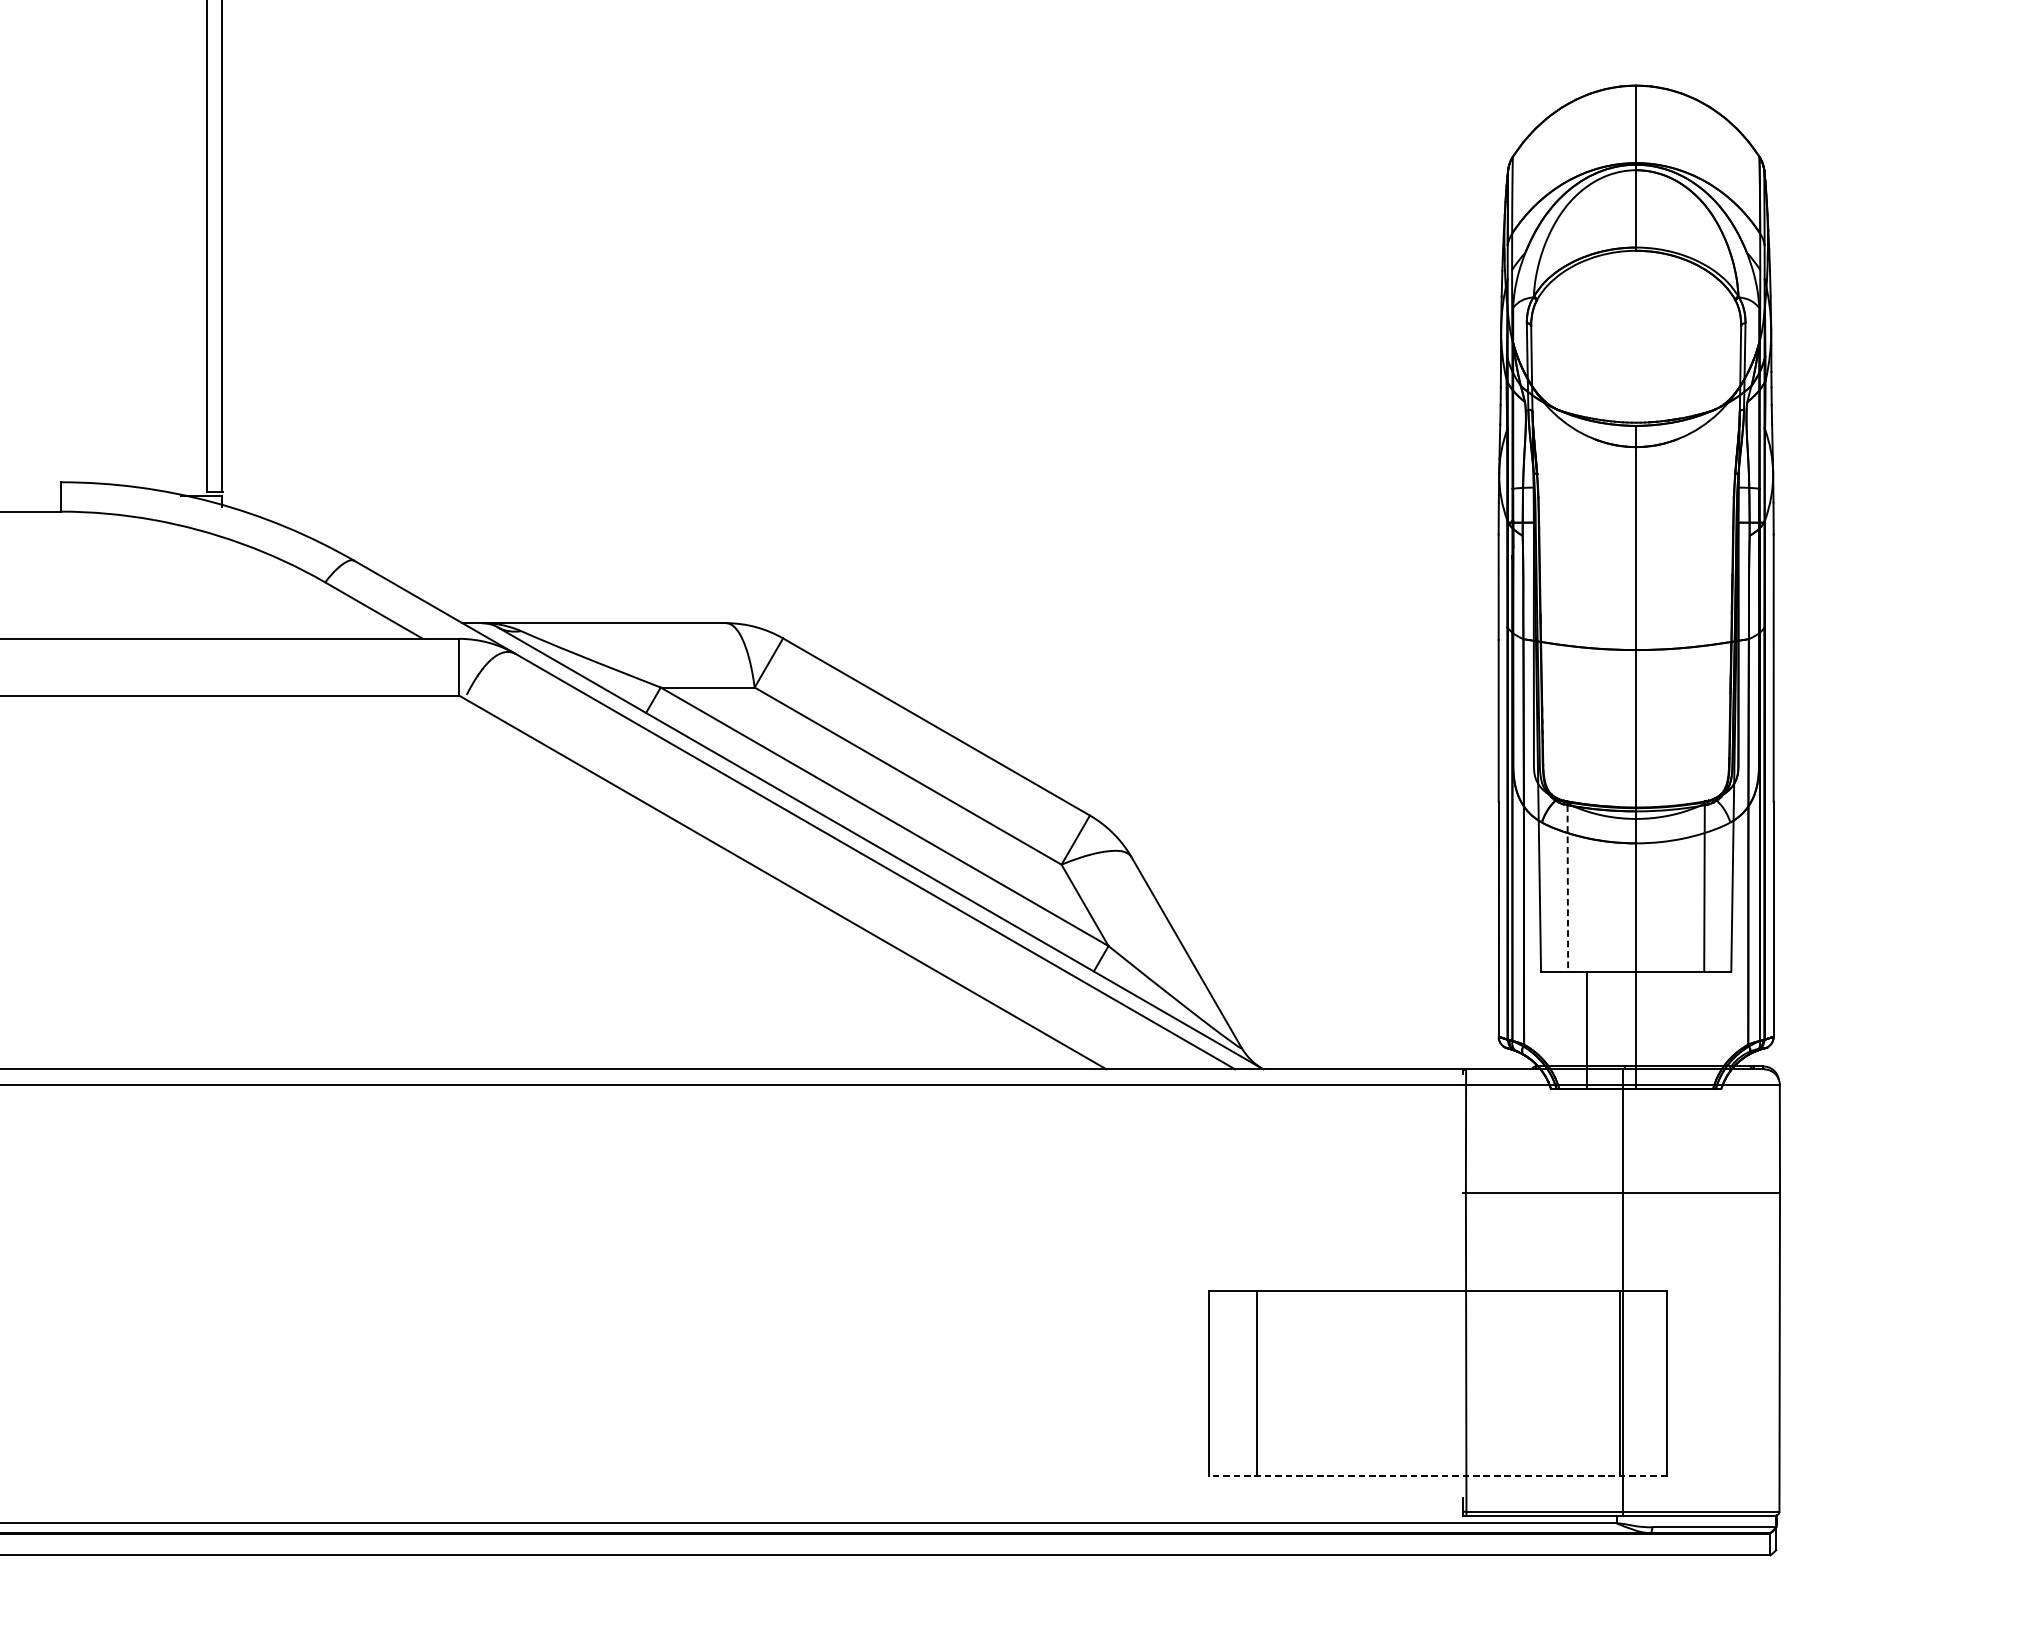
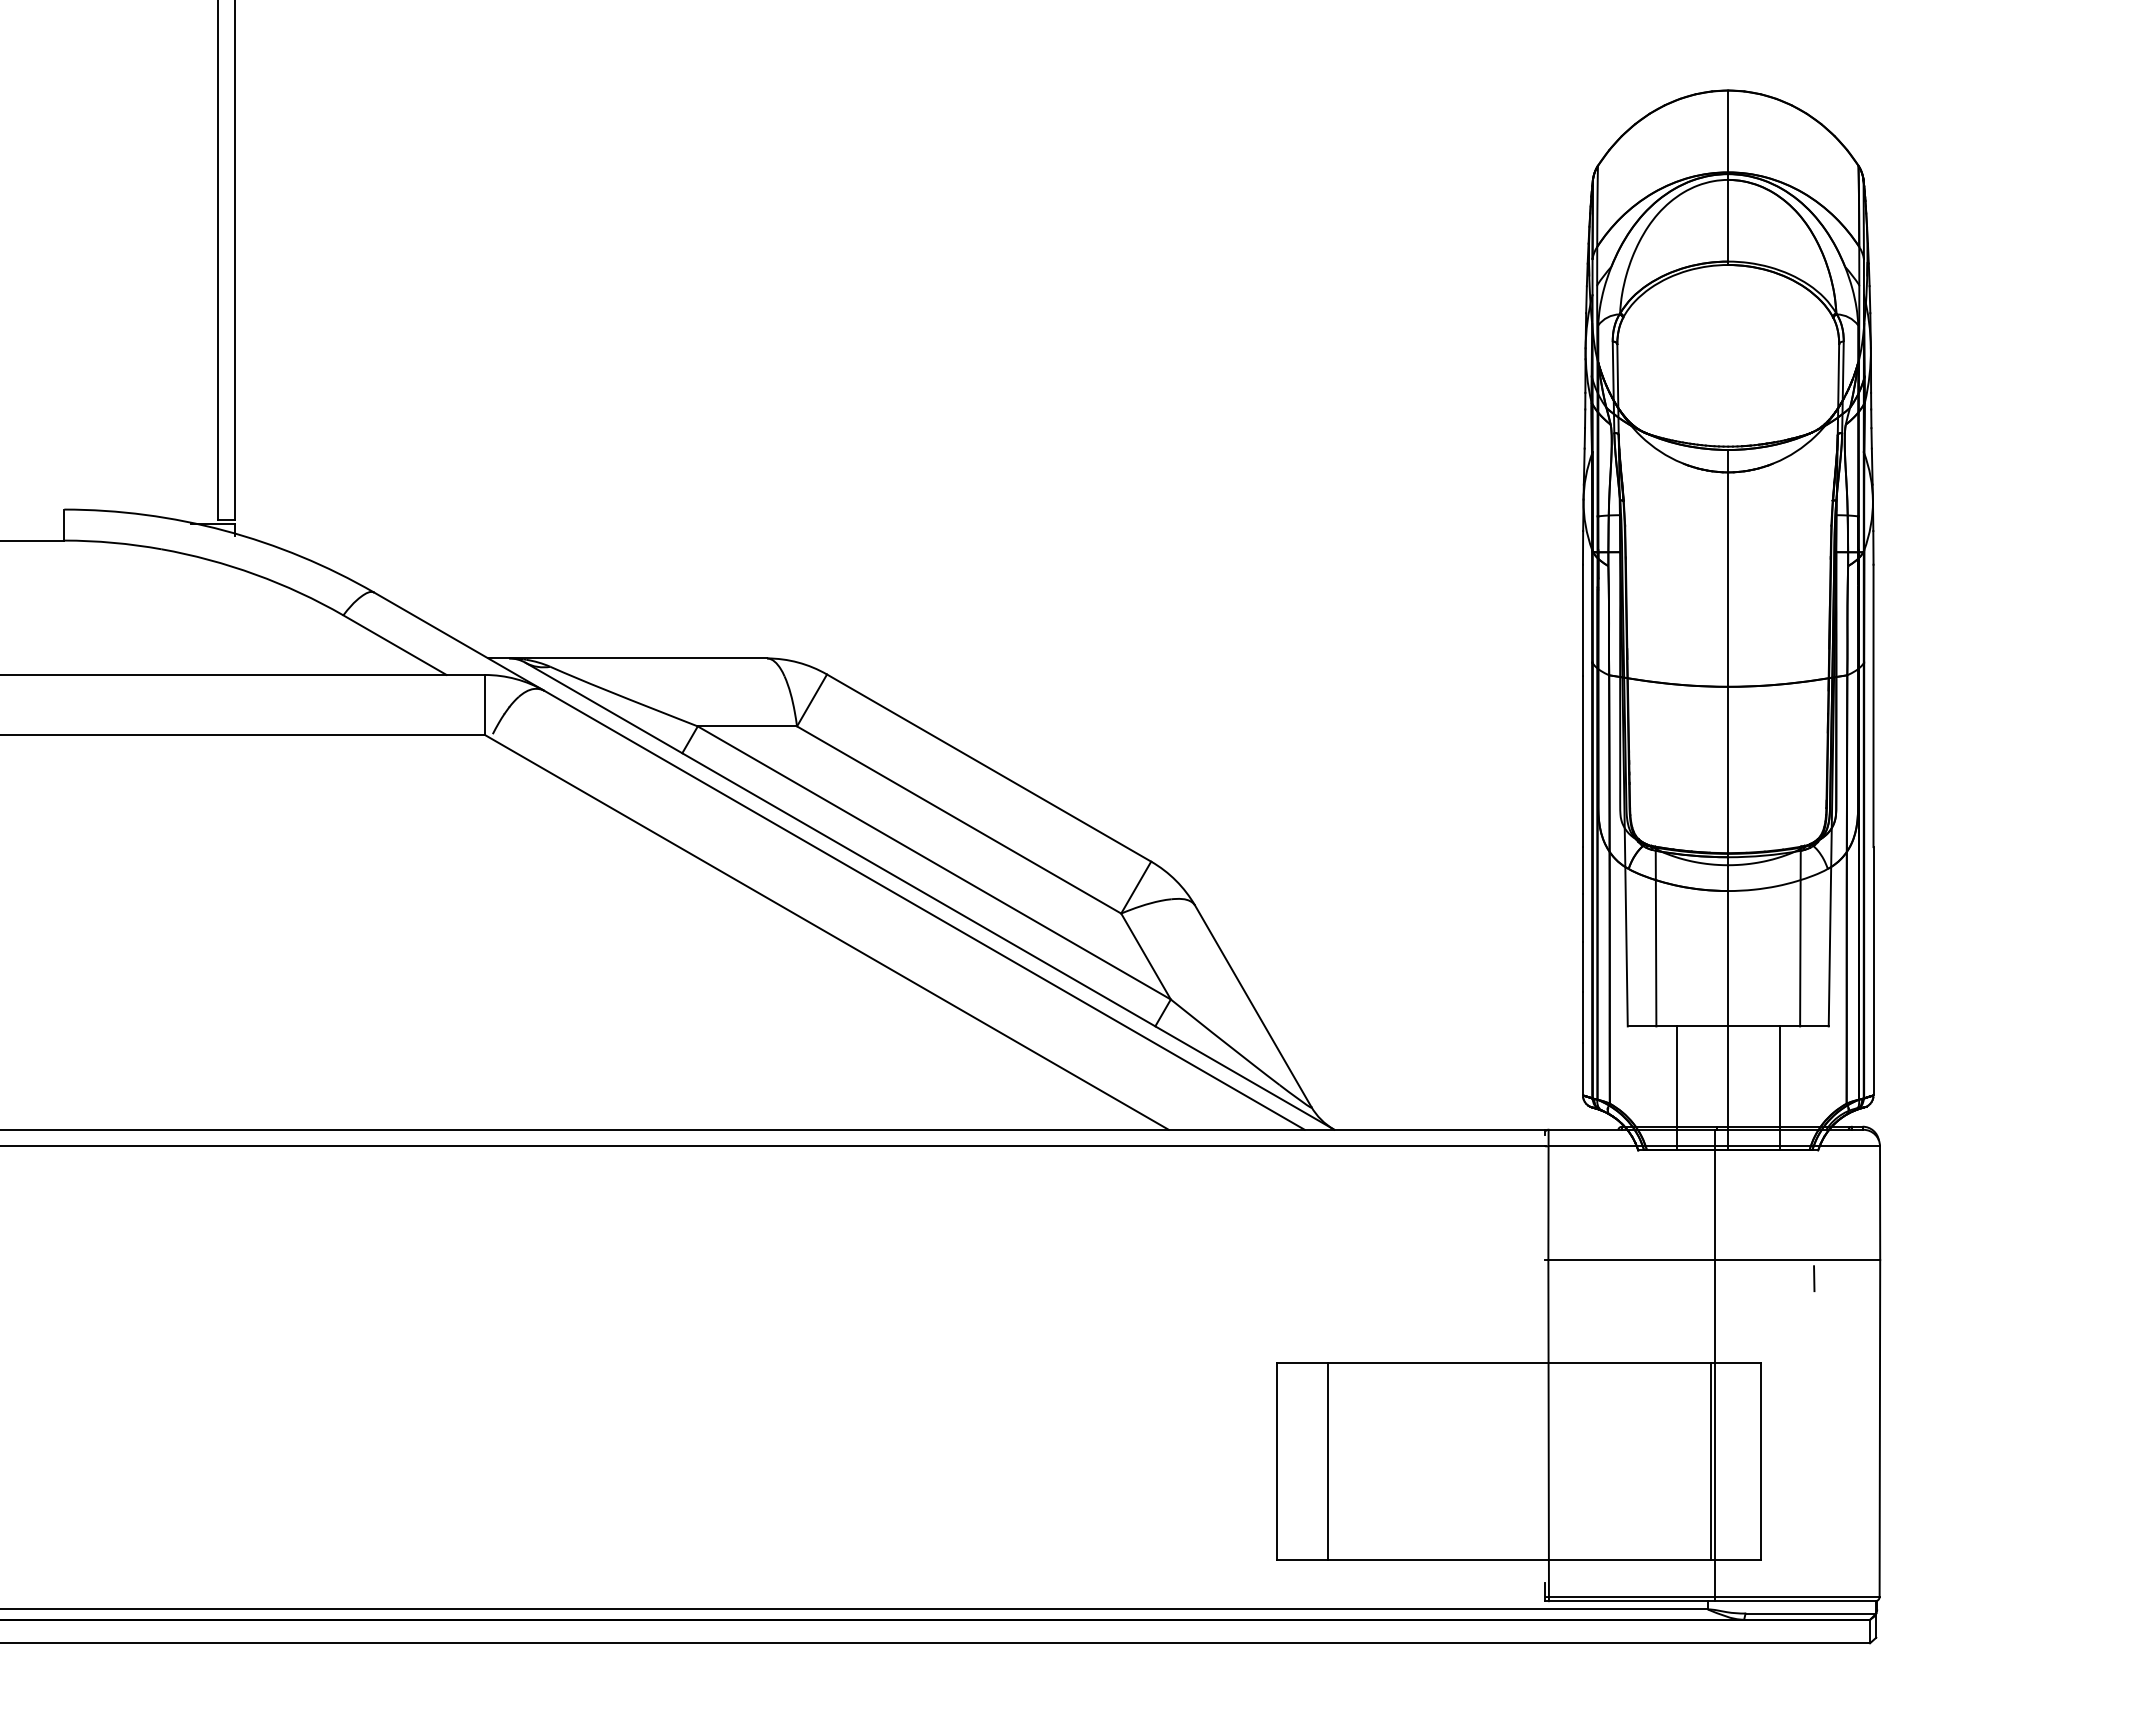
line: (1568, 888) -> (1656, 938), dashed -> solid
line: (1684, 1030) -> (1779, 1088), added
line: (1717, 1210) -> (1814, 1278), added
line: (1437, 1476) -> (1518, 1559), dashed -> solid

